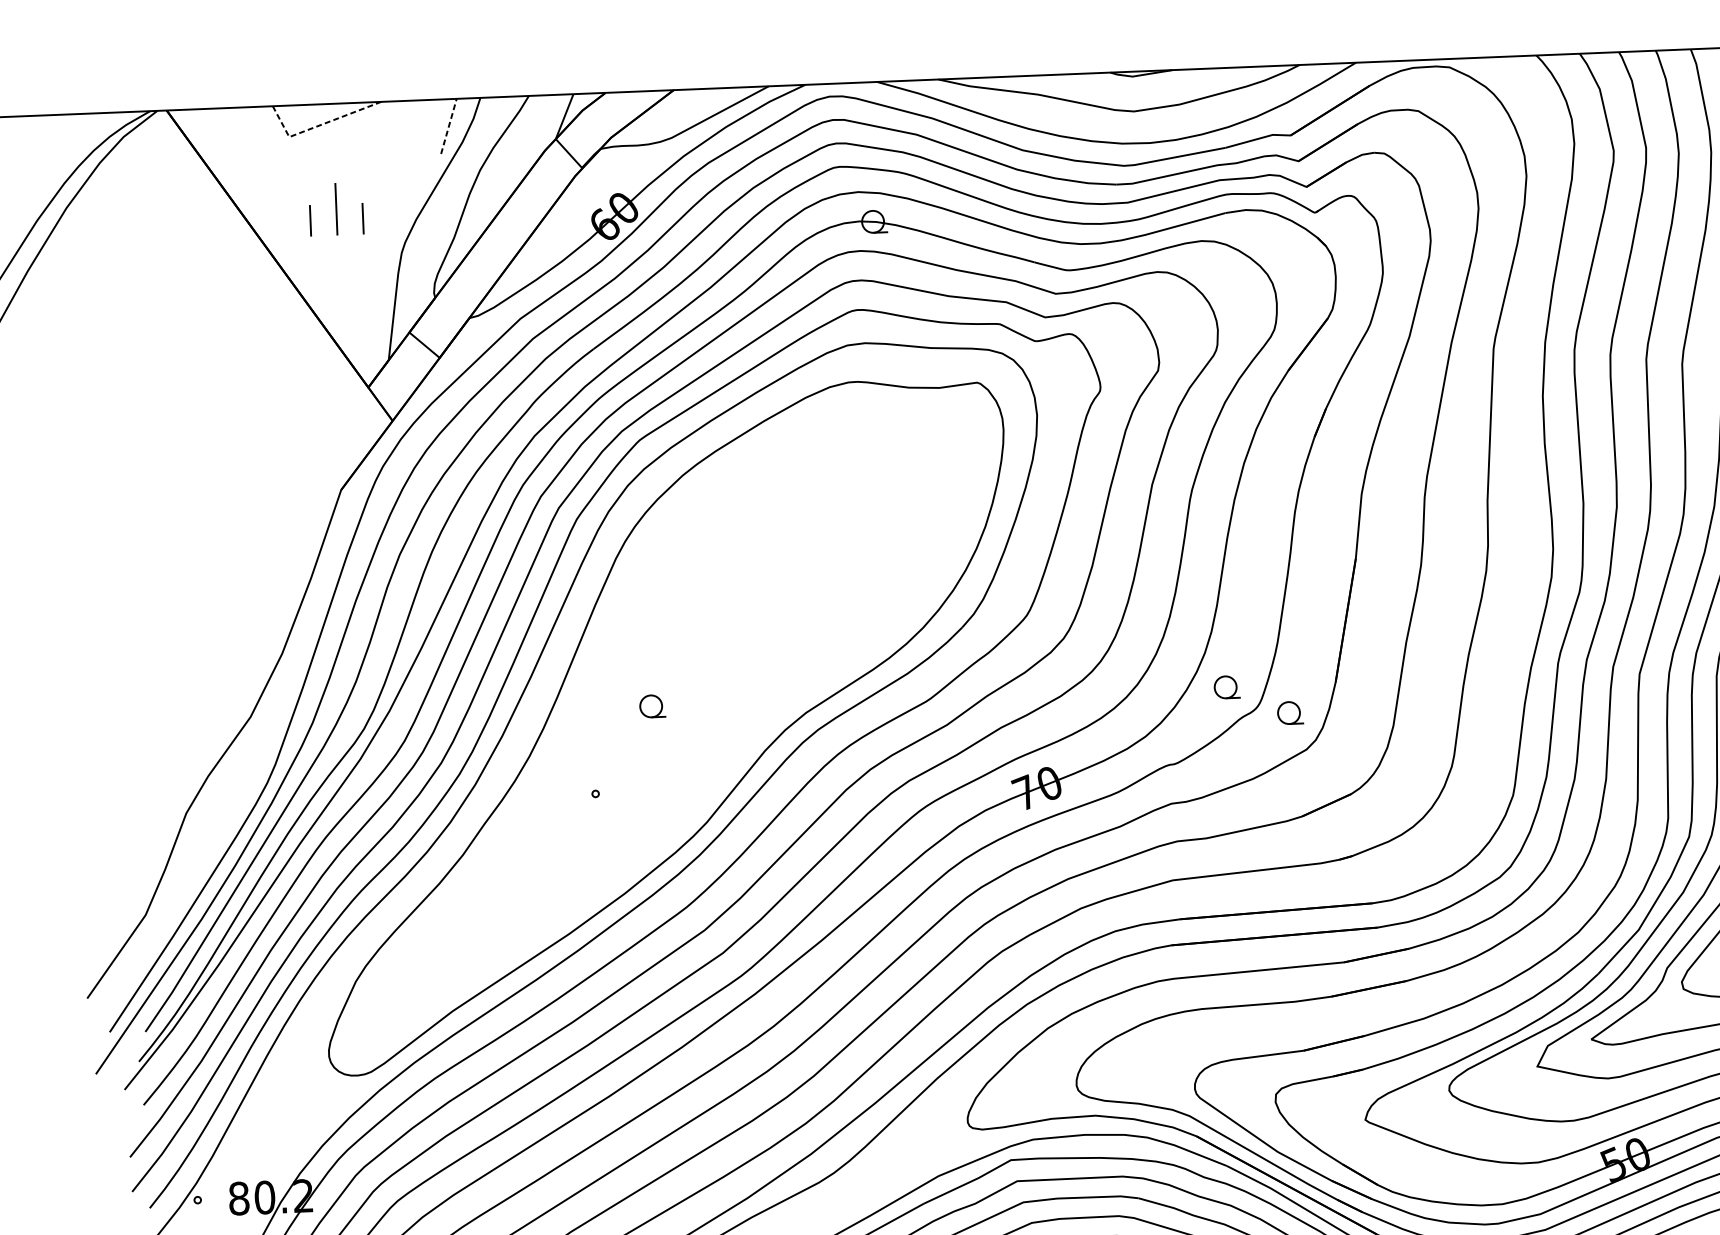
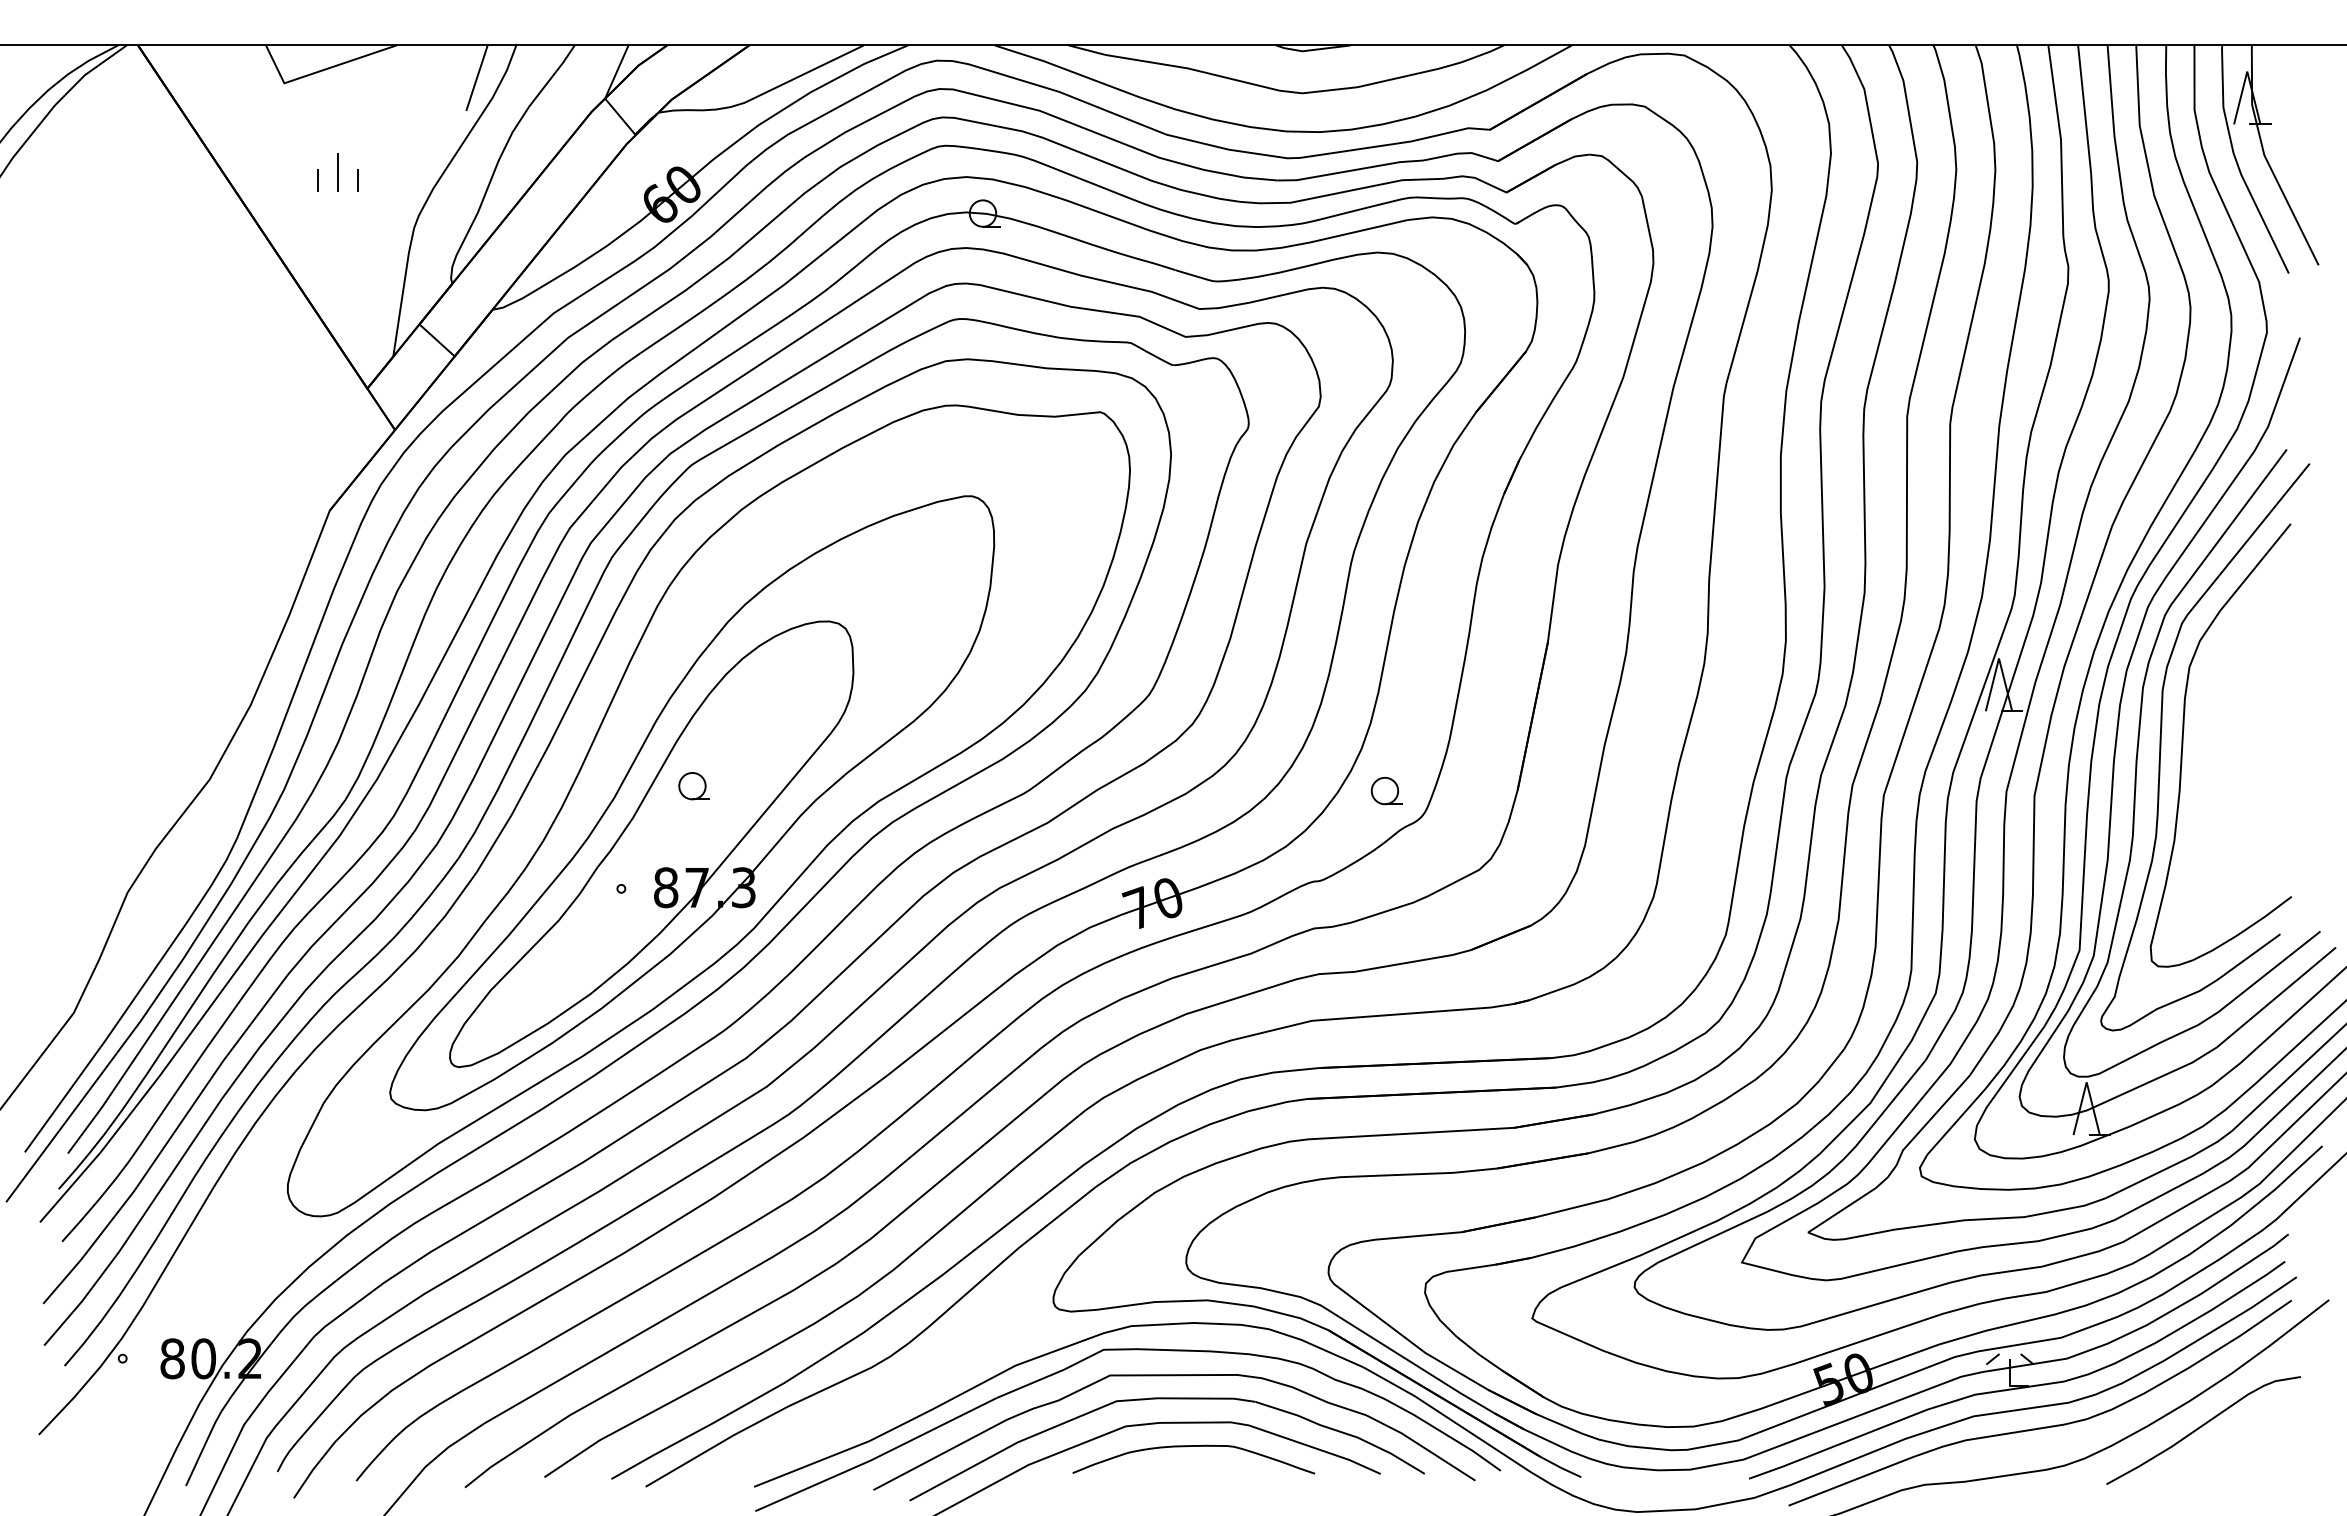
line: (318, 126) -> (320, 71), dashed -> solid
line: (449, 126) -> (477, 78), dashed -> solid
part: (336, 209) -> (337, 172), size x0.62
part: (1290, 713) -> (1461, 825), removed
part: (651, 720) -> (692, 803), added

